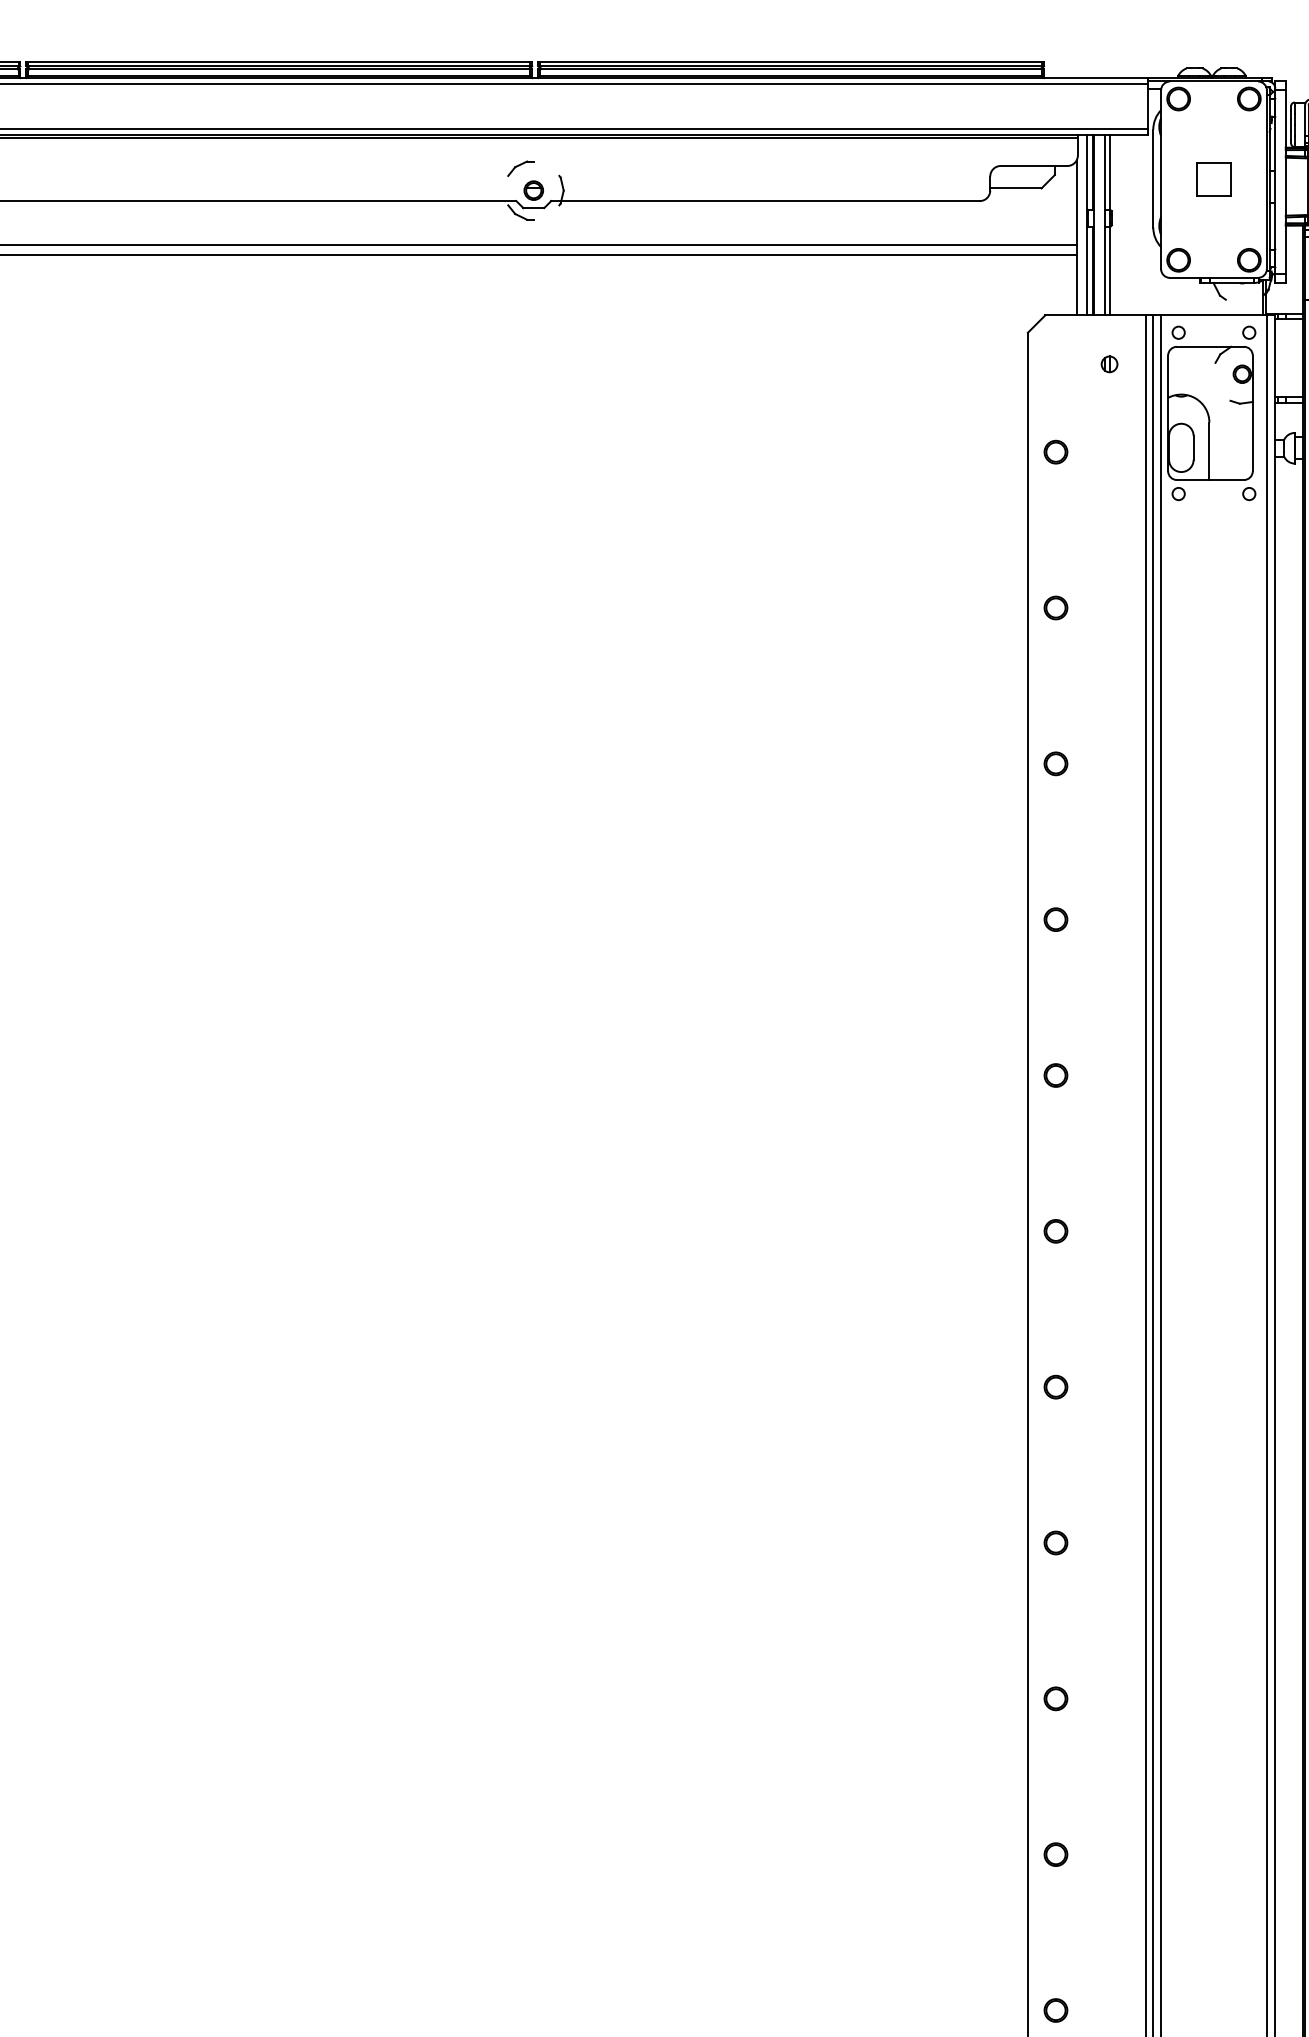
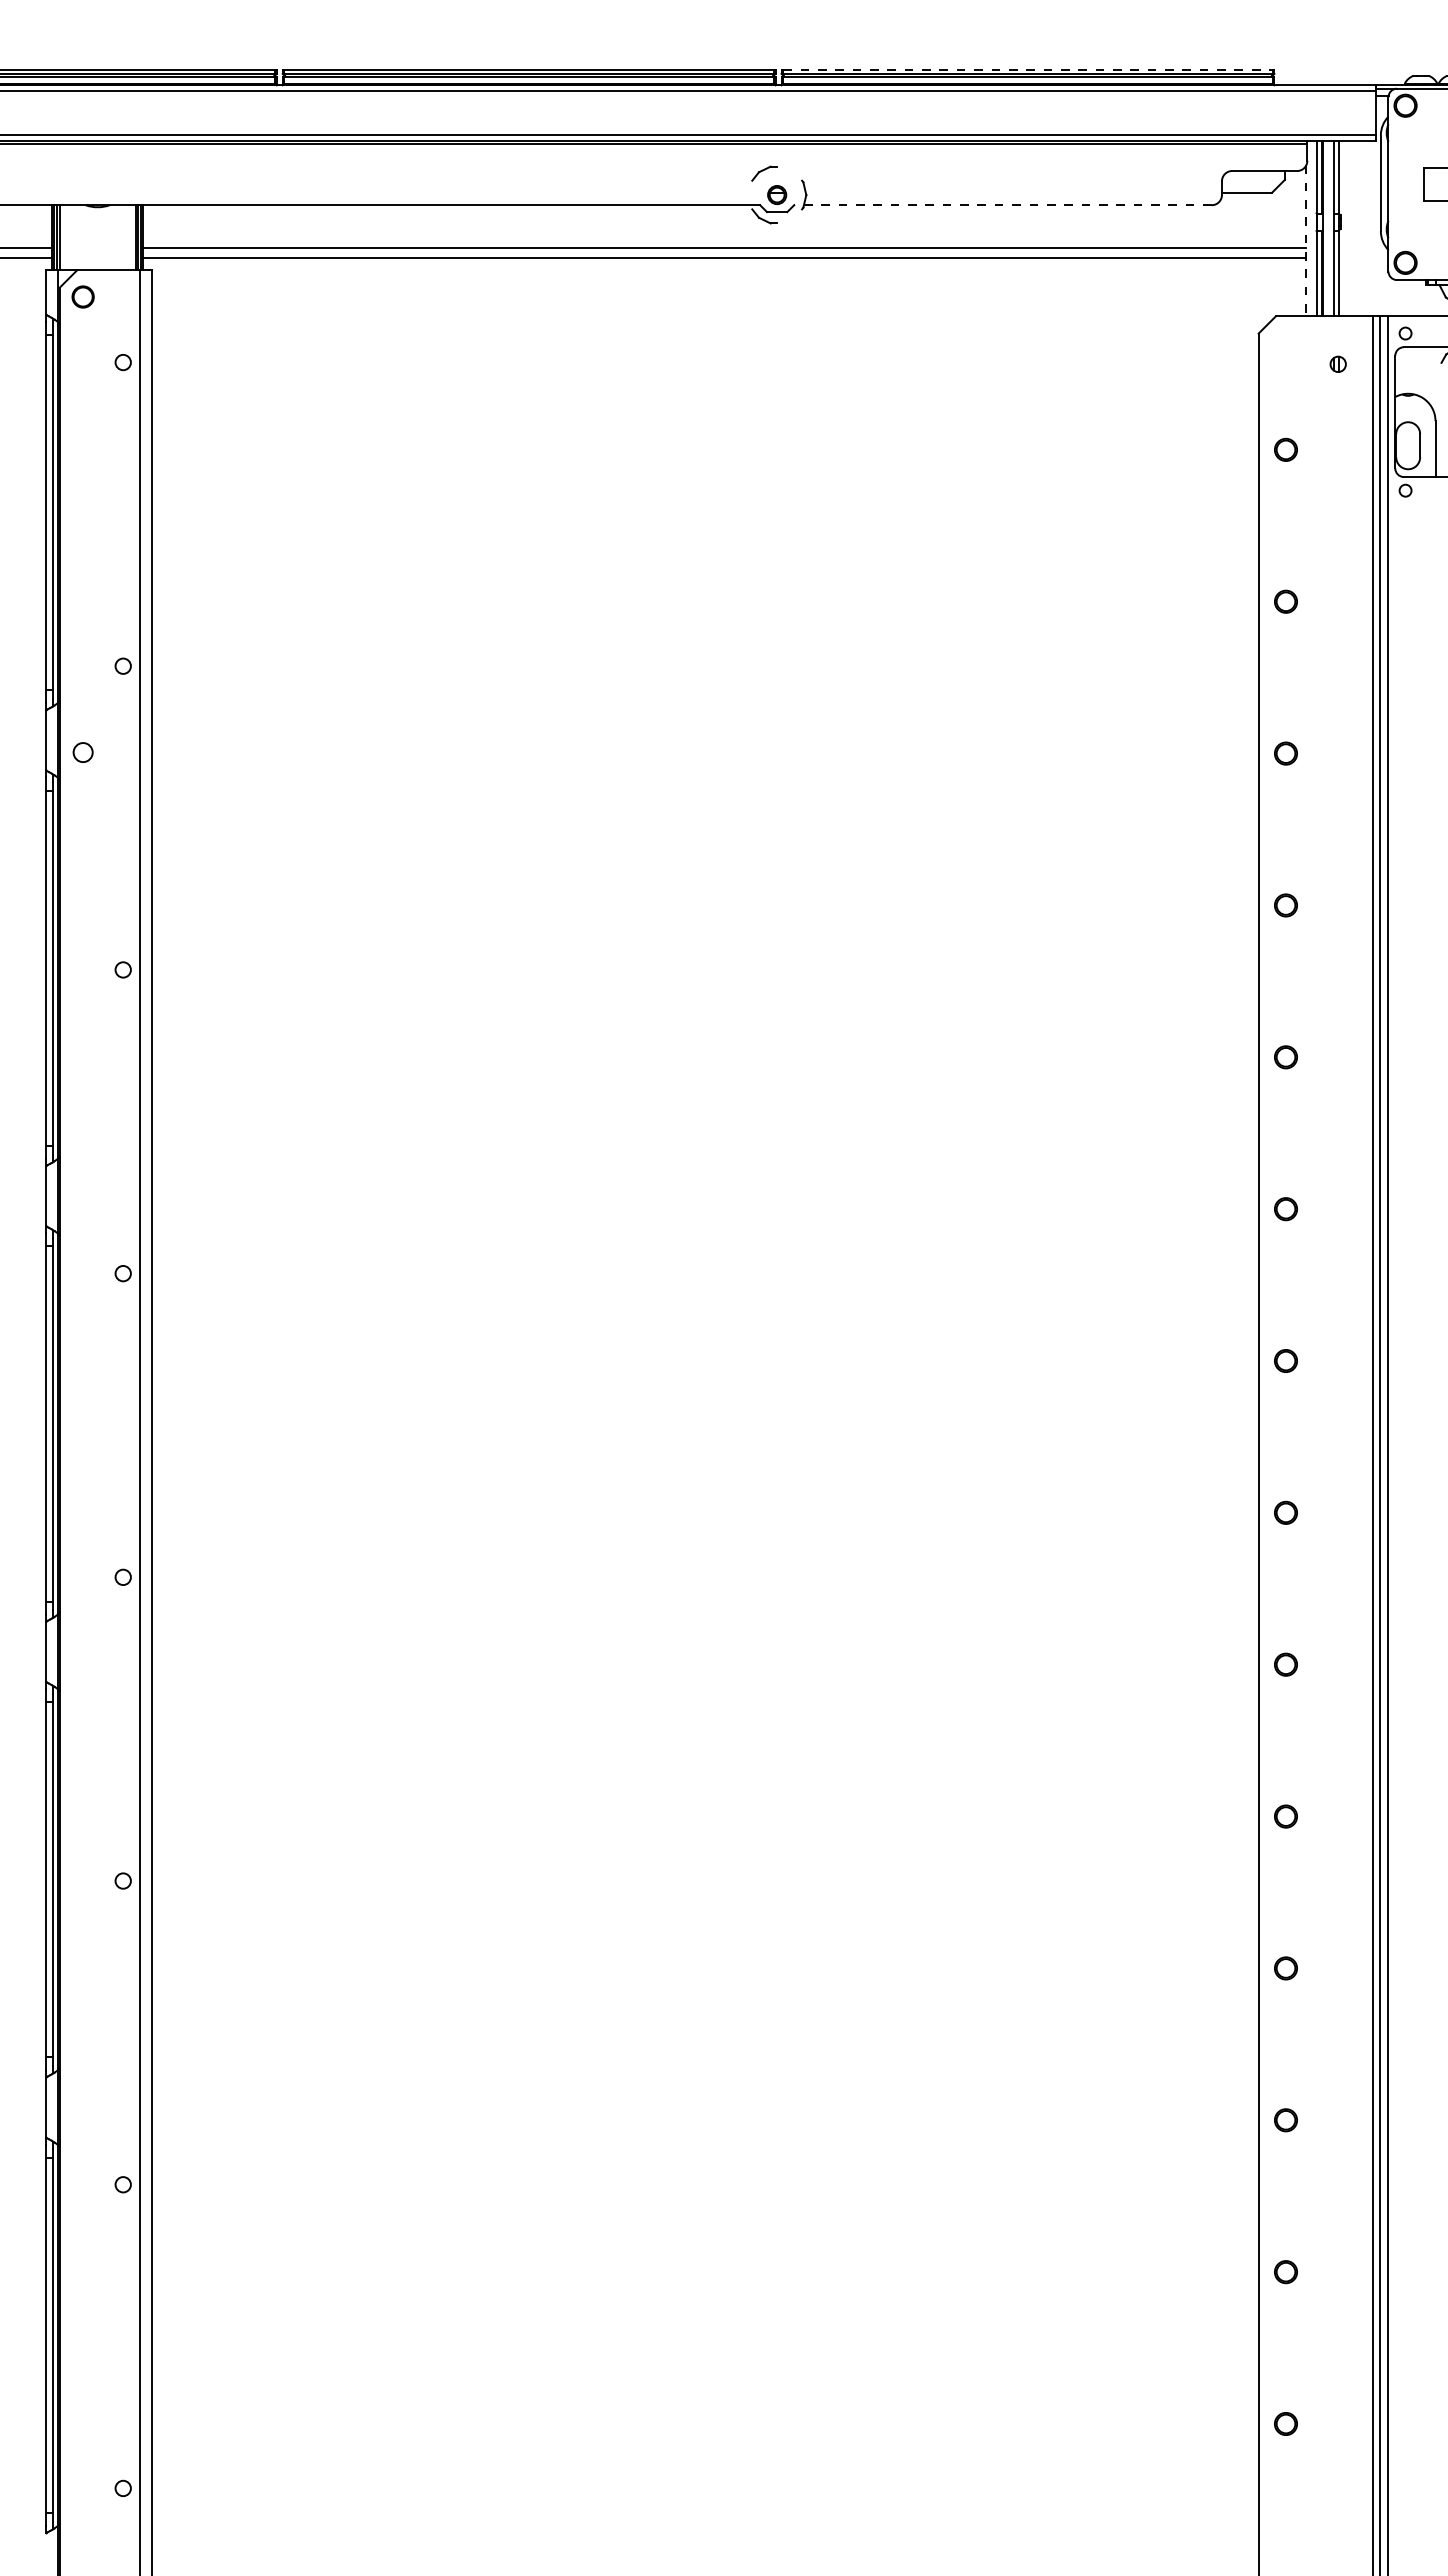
line: (790, 61) -> (1027, 69), solid -> dashed
line: (765, 201) -> (1002, 205), solid -> dashed
line: (1077, 237) -> (1306, 240), solid -> dashed

